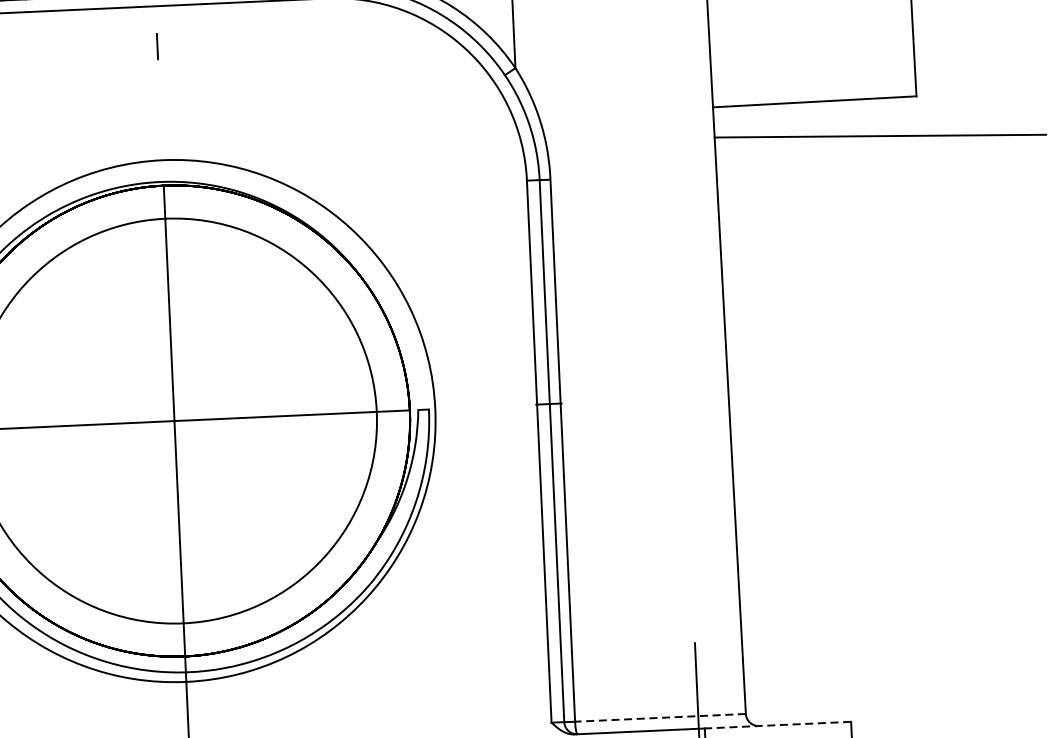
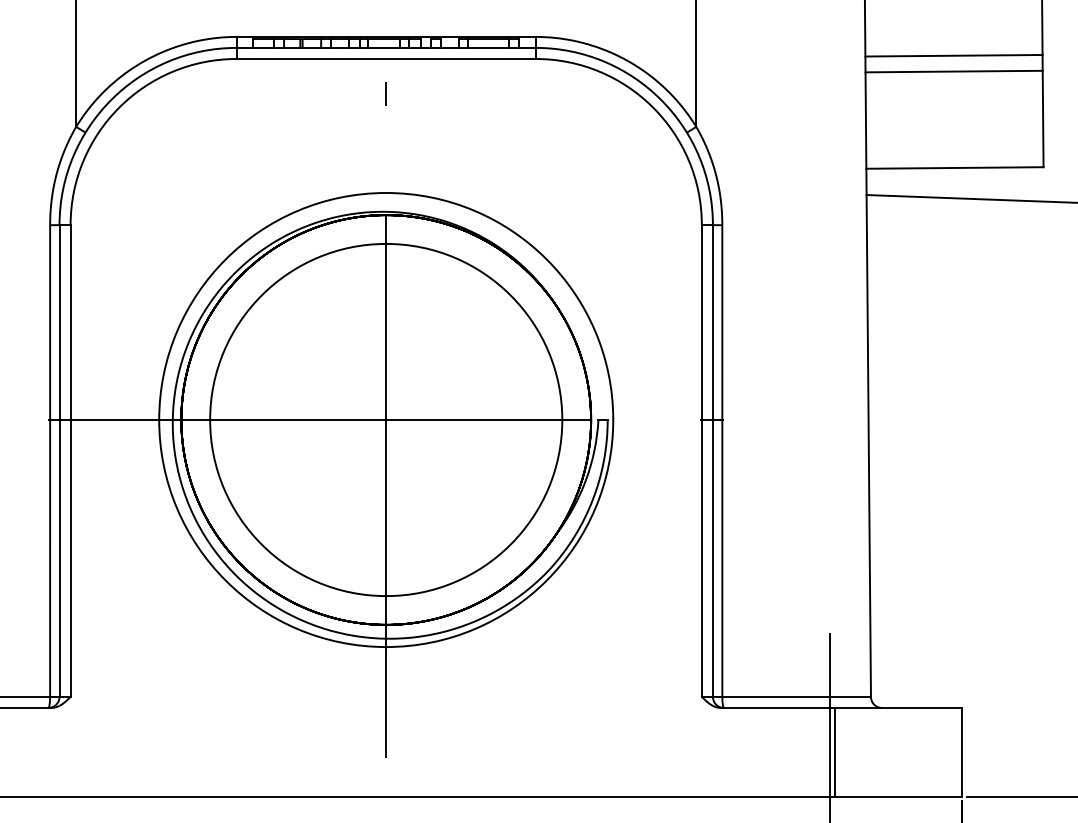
line: (660, 717) -> (796, 696), dashed -> solid
line: (778, 724) -> (898, 707), dashed -> solid

